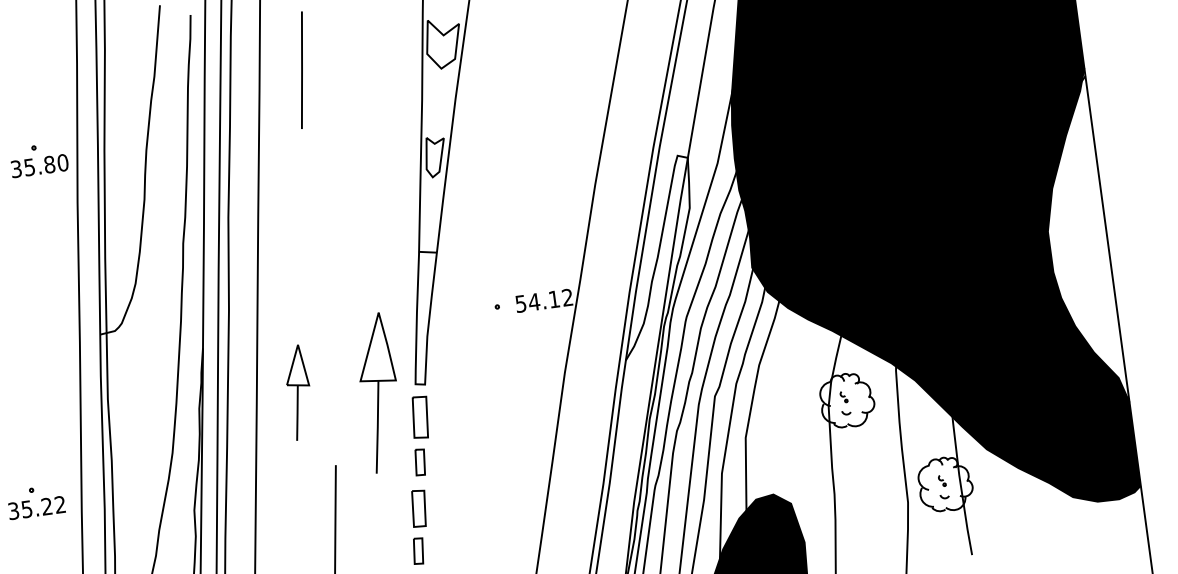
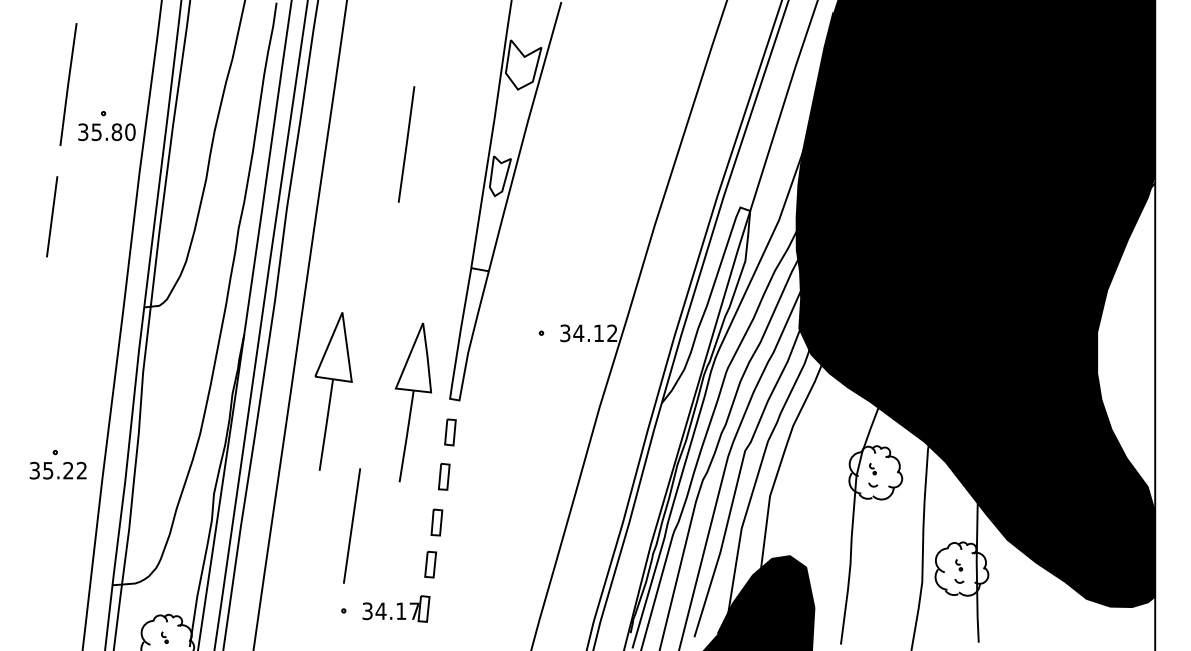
line: (301, 70) -> (406, 144), moved
text: (521, 303) -> (565, 332), 54.12 -> 34.12
part: (299, 392) -> (333, 391), size x1.67
part: (420, 417) -> (450, 432), size x0.62
part: (418, 508) -> (436, 522), size x0.71

